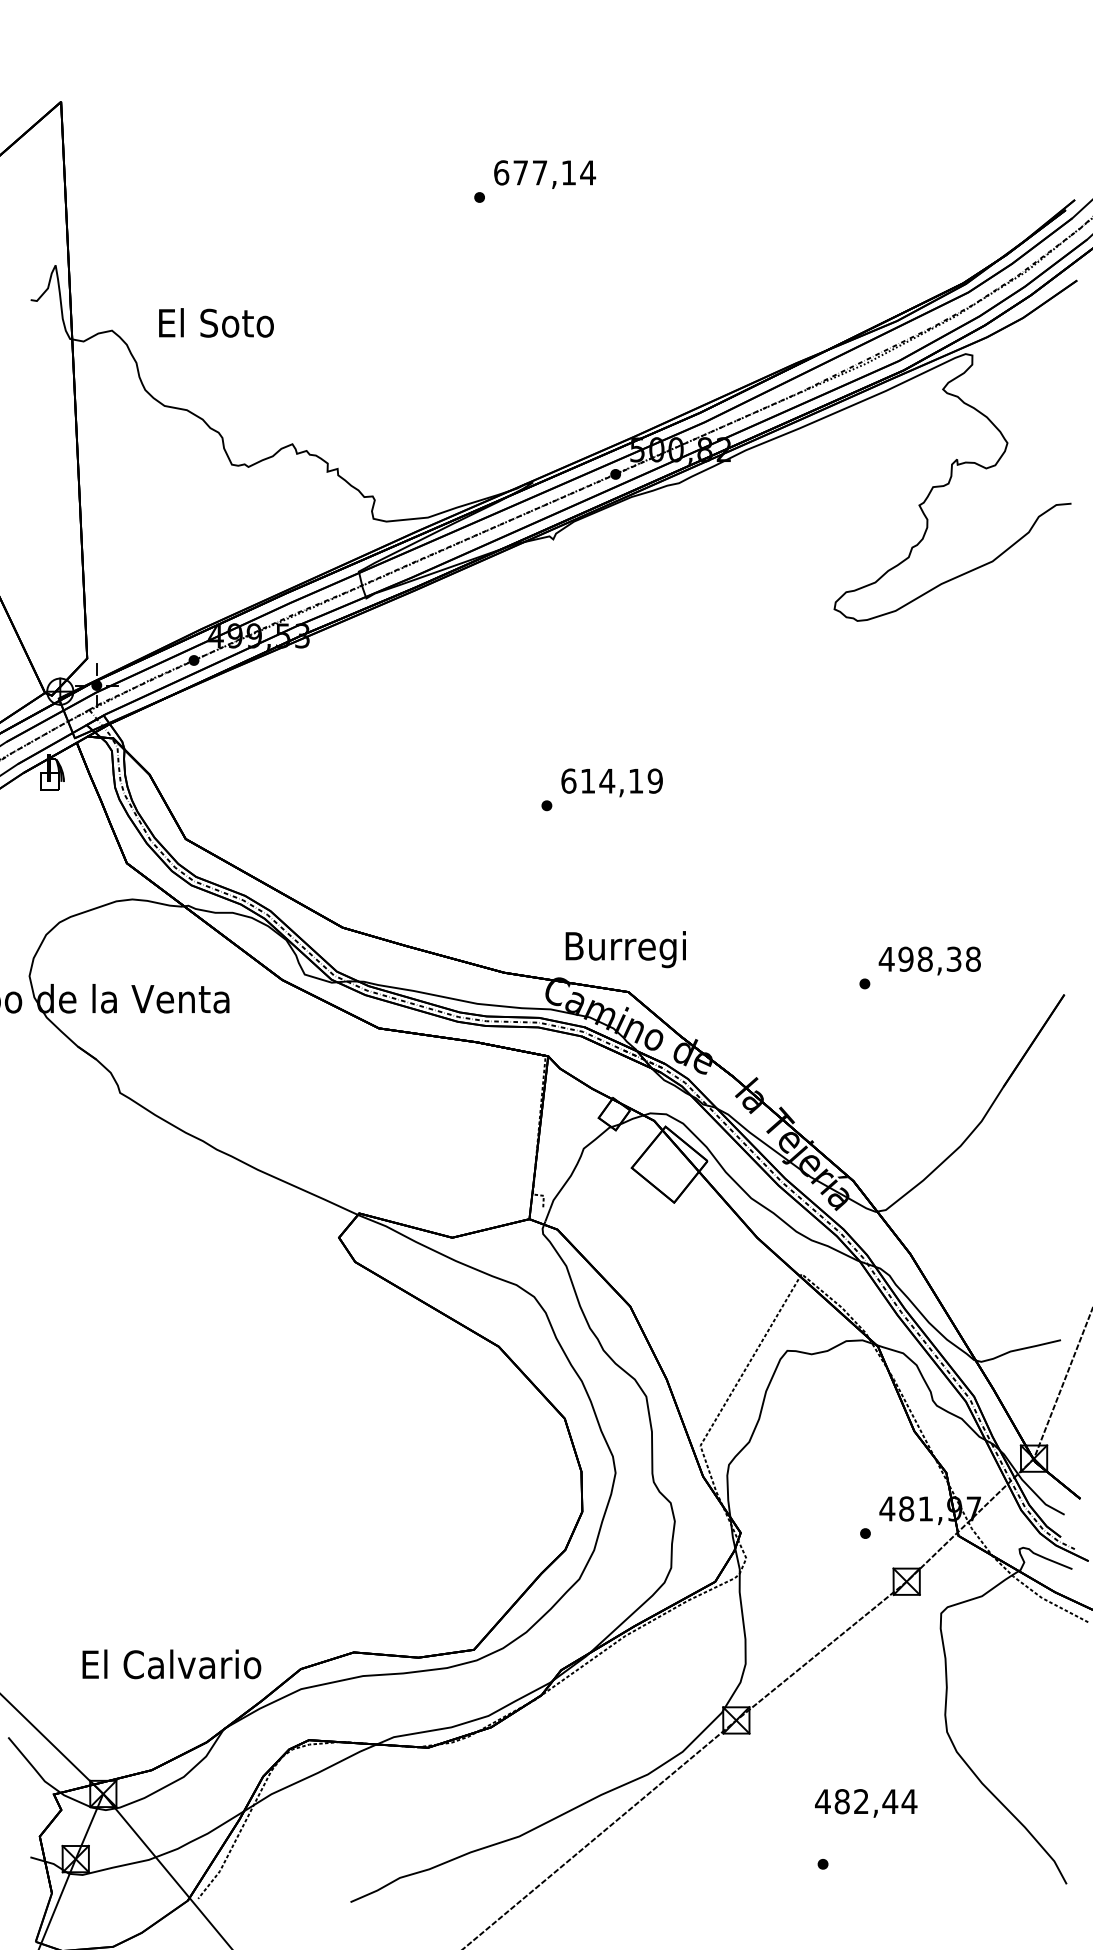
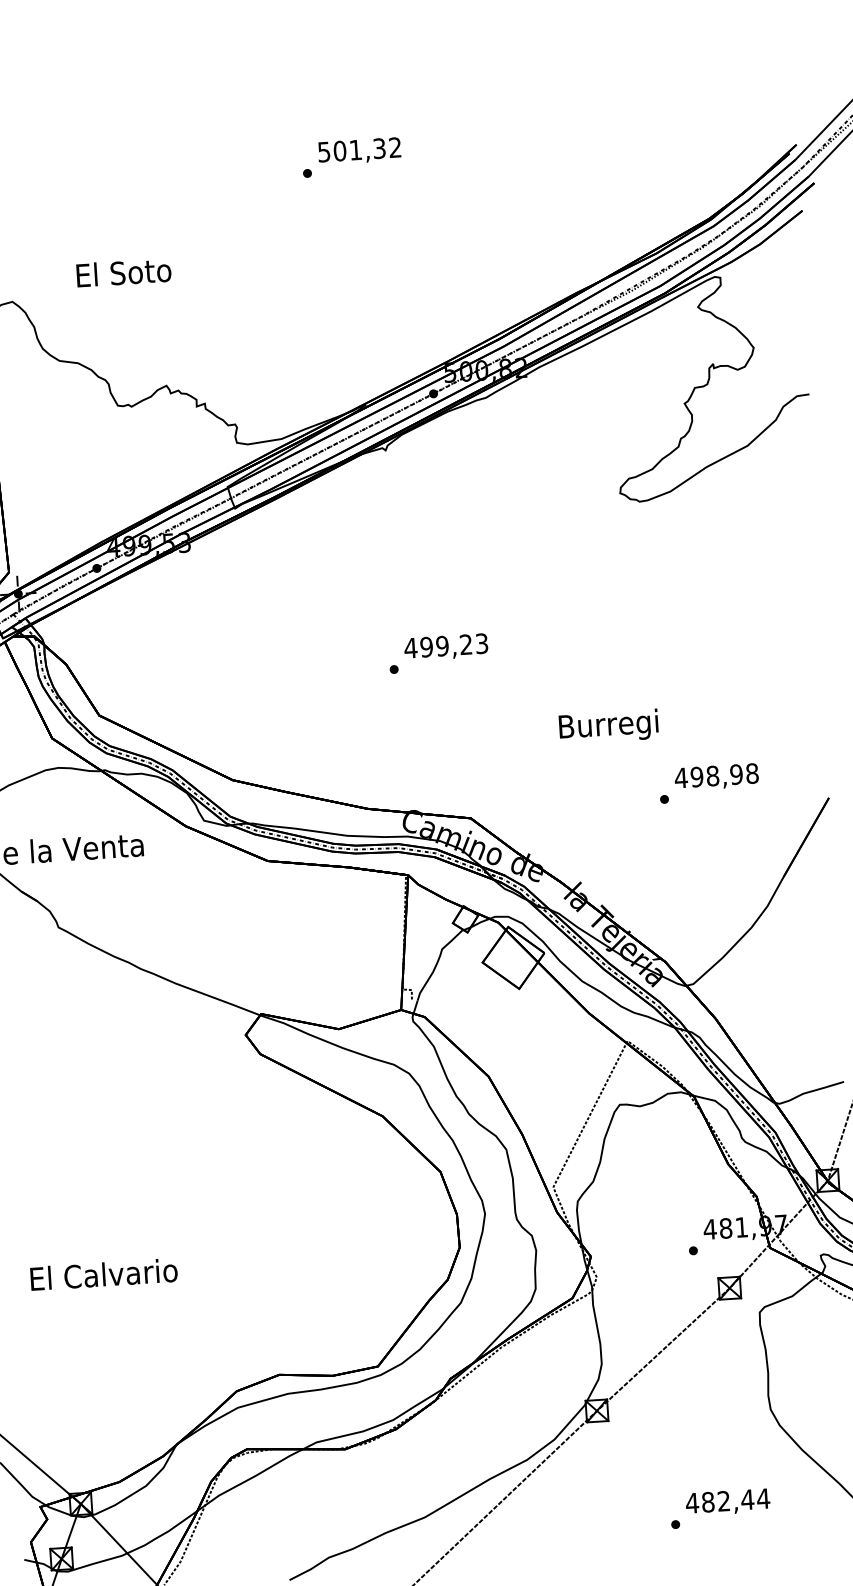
text: (545, 172) -> (360, 149), 677,14 -> 501,32
text: (216, 322) -> (123, 272), moved
text: (611, 780) -> (445, 645), 614,19 -> 499,23
text: (625, 949) -> (608, 726), moved
text: (953, 958) -> (736, 773), 498,38 -> 498,98
text: (171, 1664) -> (103, 1274), moved
text: (866, 1803) -> (728, 1502), moved

